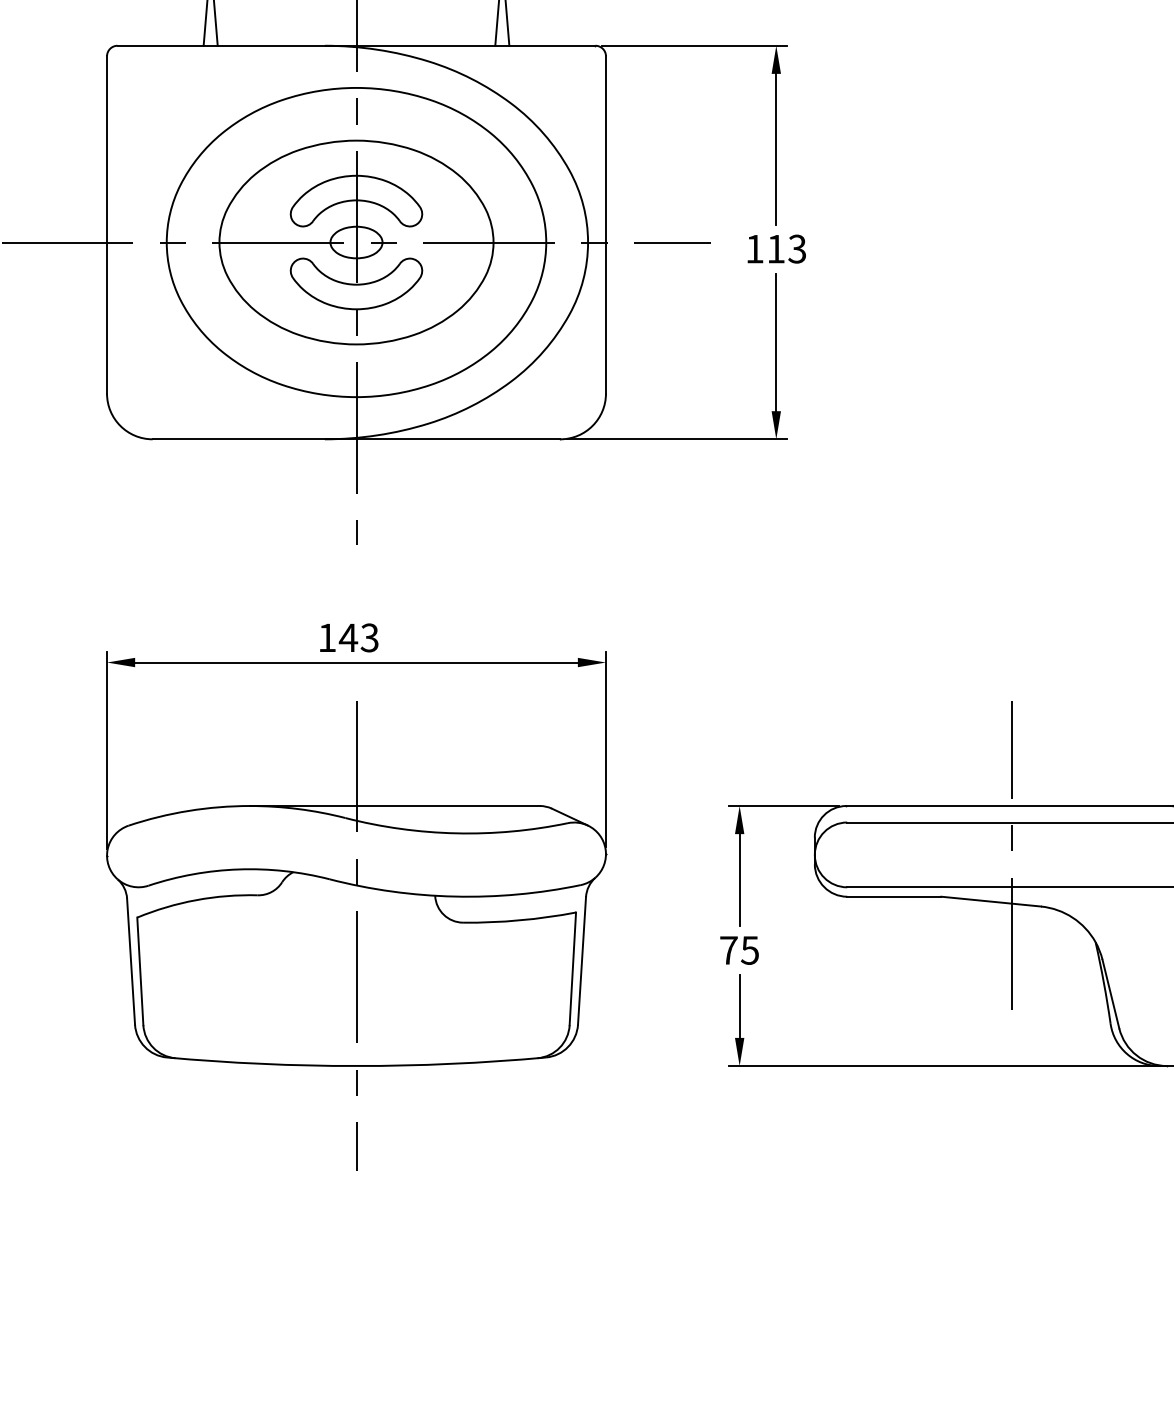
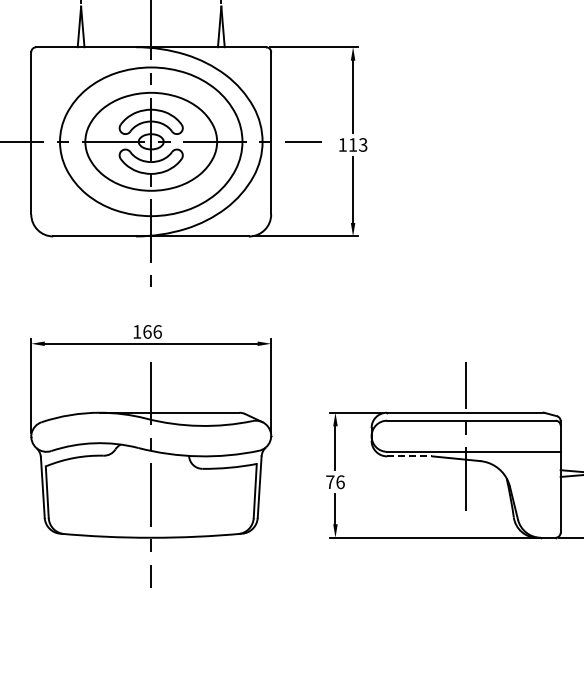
text: (357, 637) -> (151, 331), 143 -> 166
line: (893, 896) -> (409, 456), solid -> dashed
text: (750, 951) -> (340, 482), 75 -> 76

